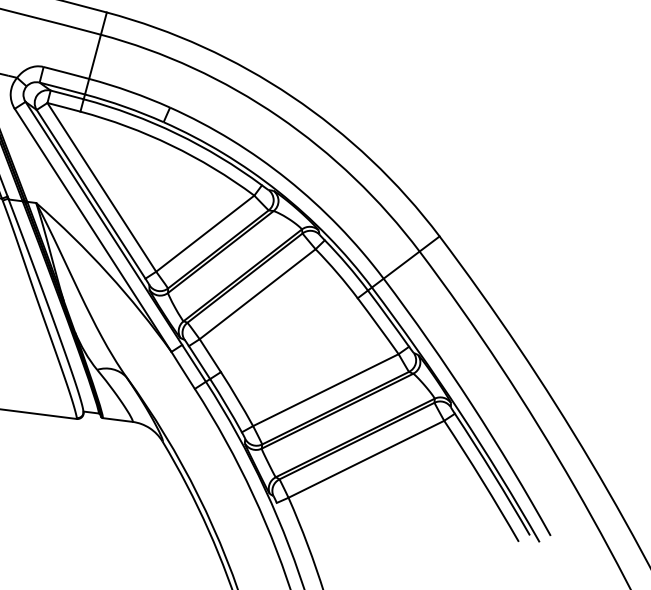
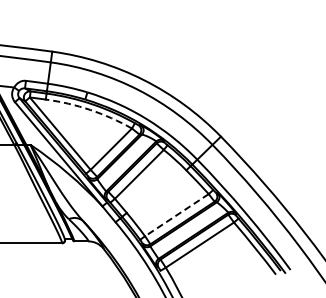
arc: (171, 144) -> (90, 109), solid -> dashed
line: (324, 390) -> (176, 215), solid -> dashed

